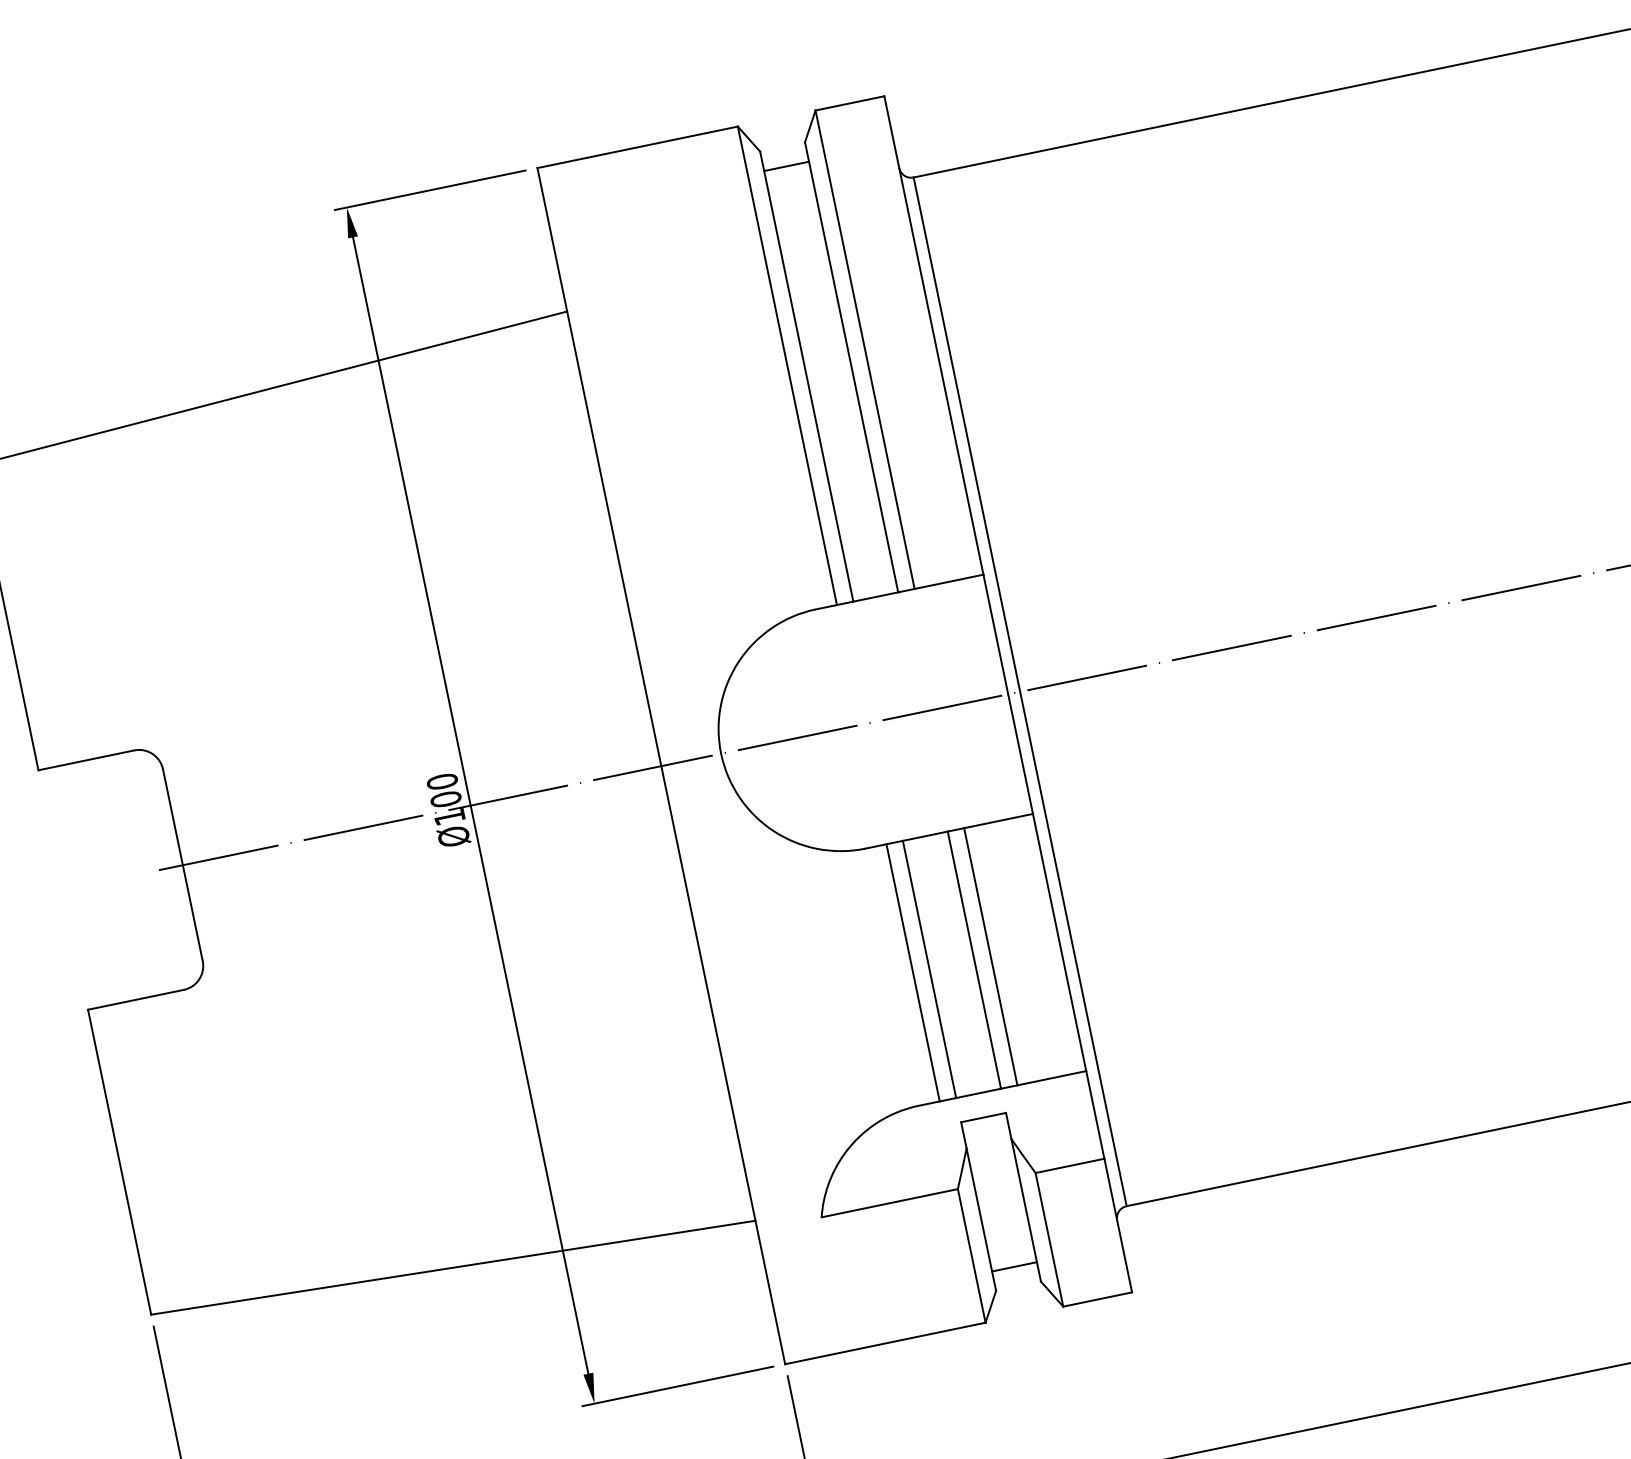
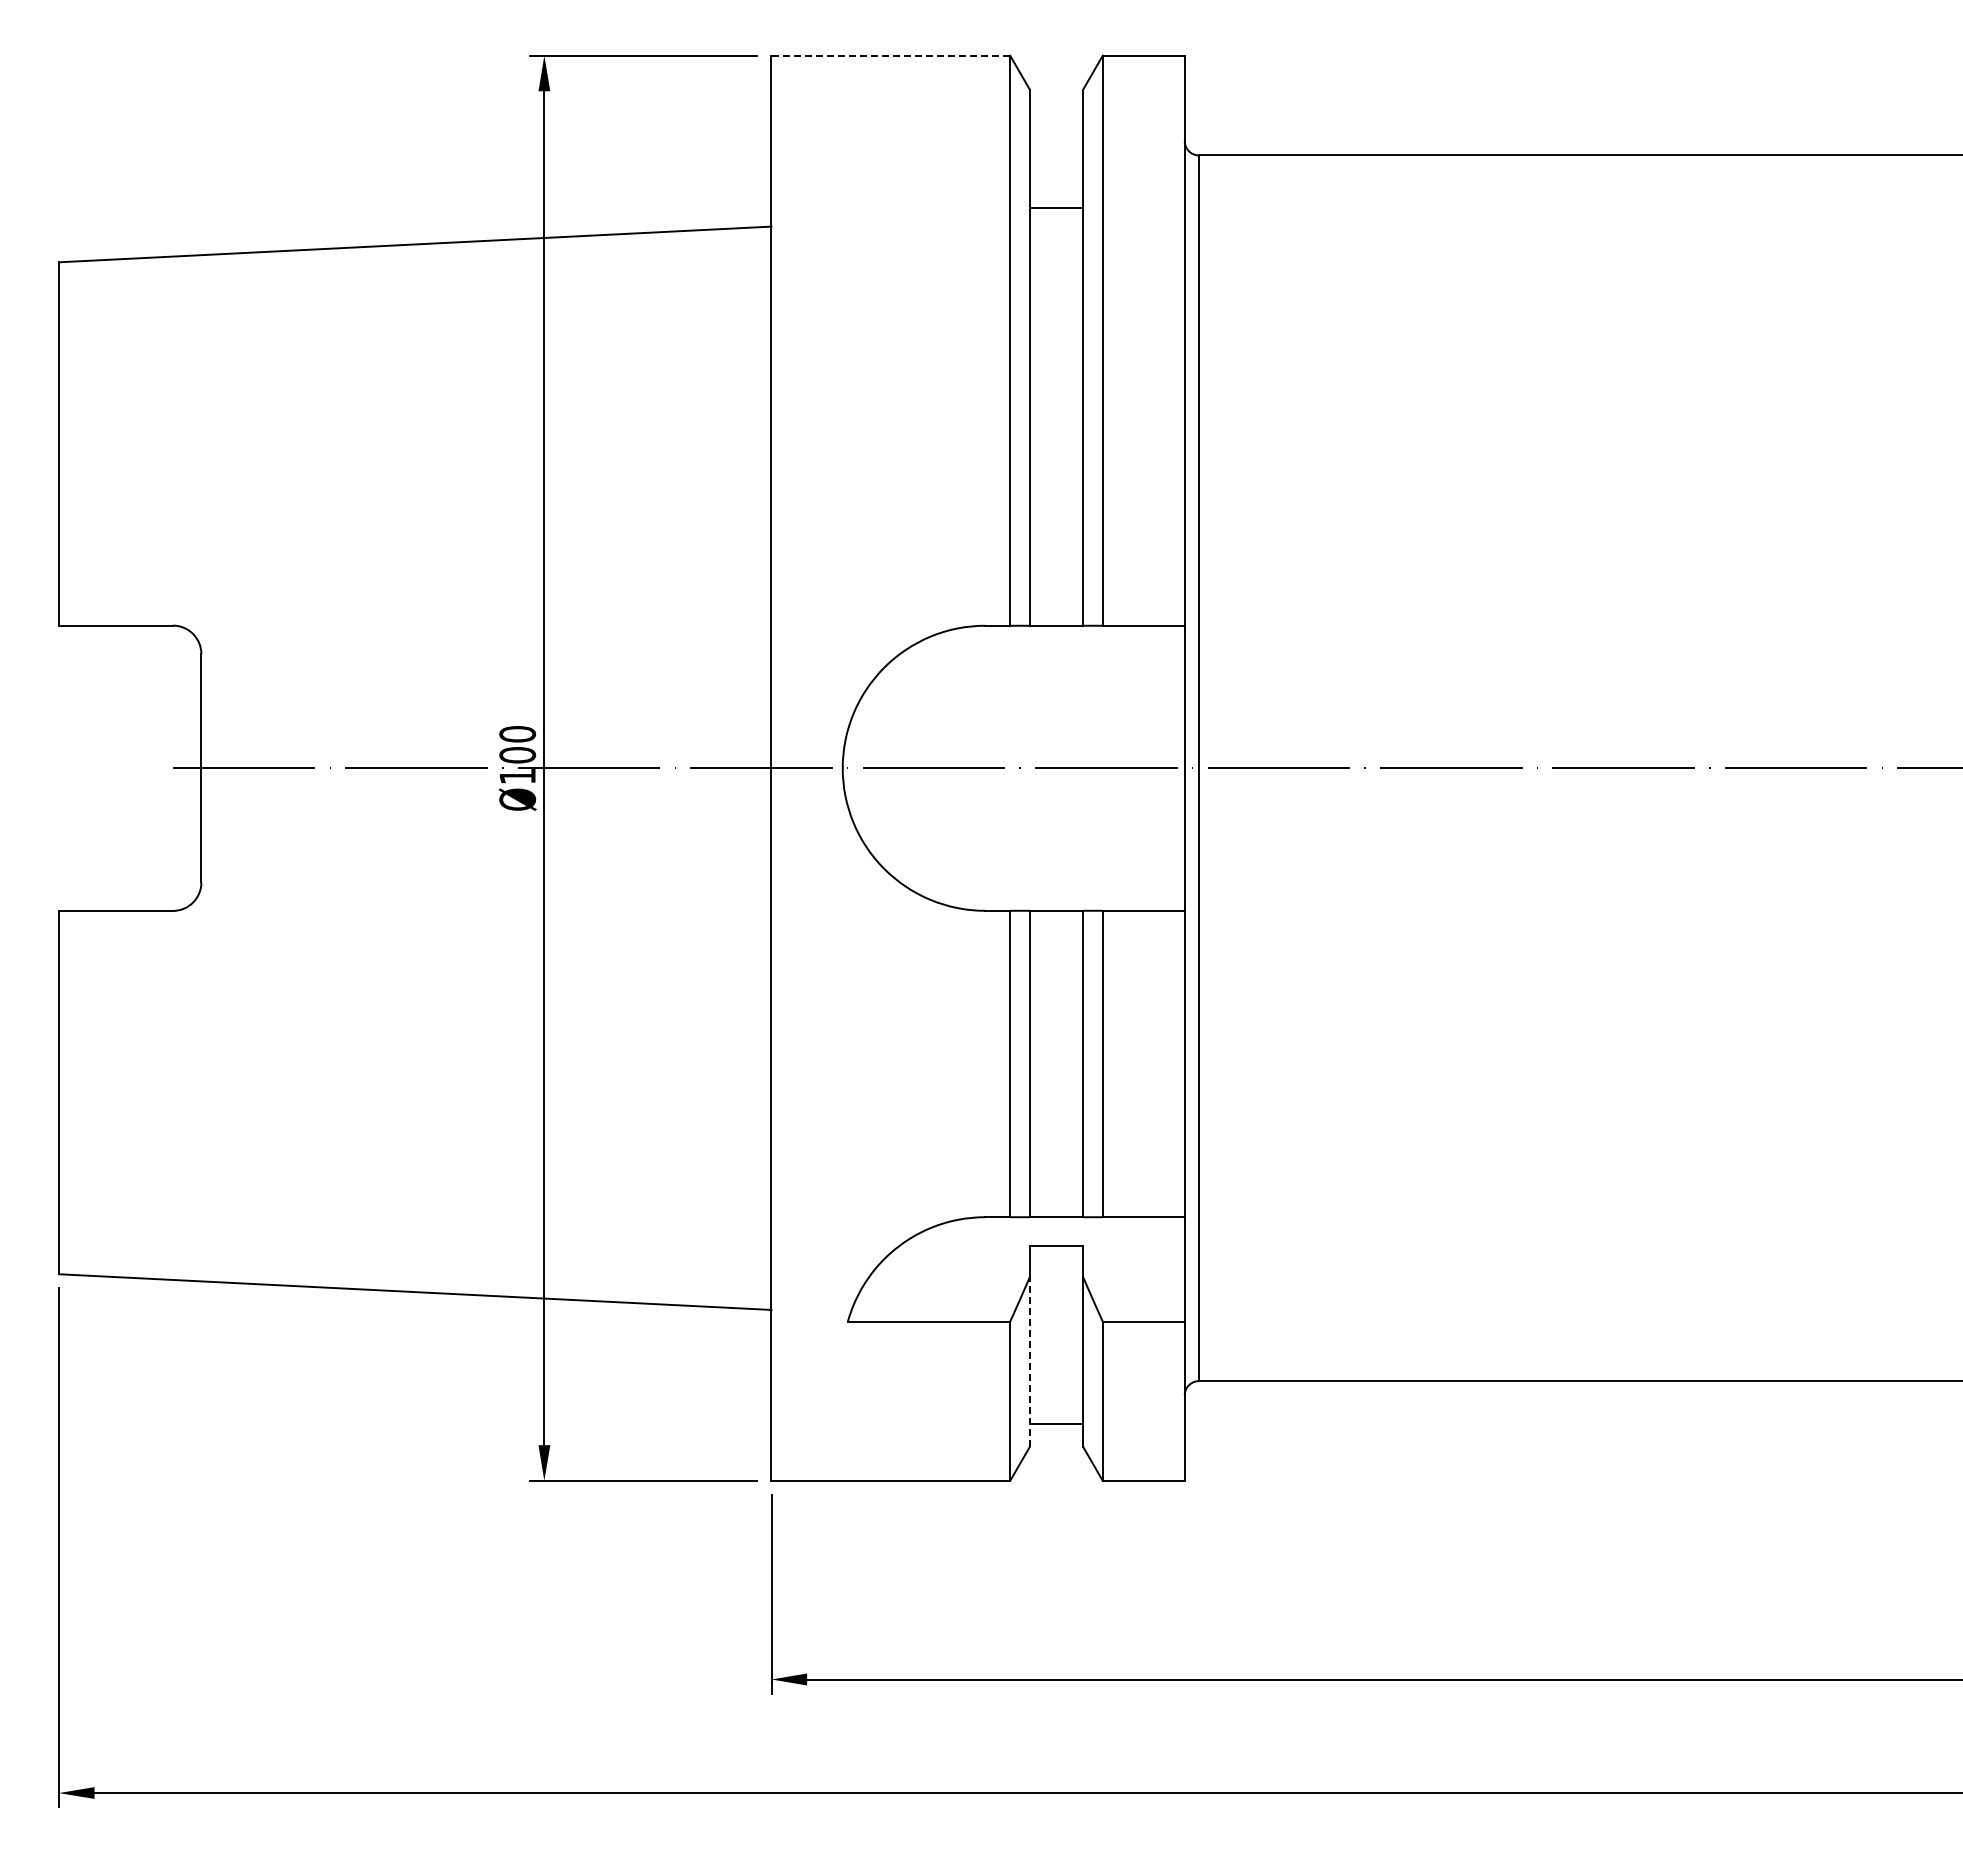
line: (637, 147) -> (890, 55), solid -> dashed
line: (786, 166) -> (1056, 207), moved
line: (981, 1220) -> (1029, 1362), solid -> dashed

